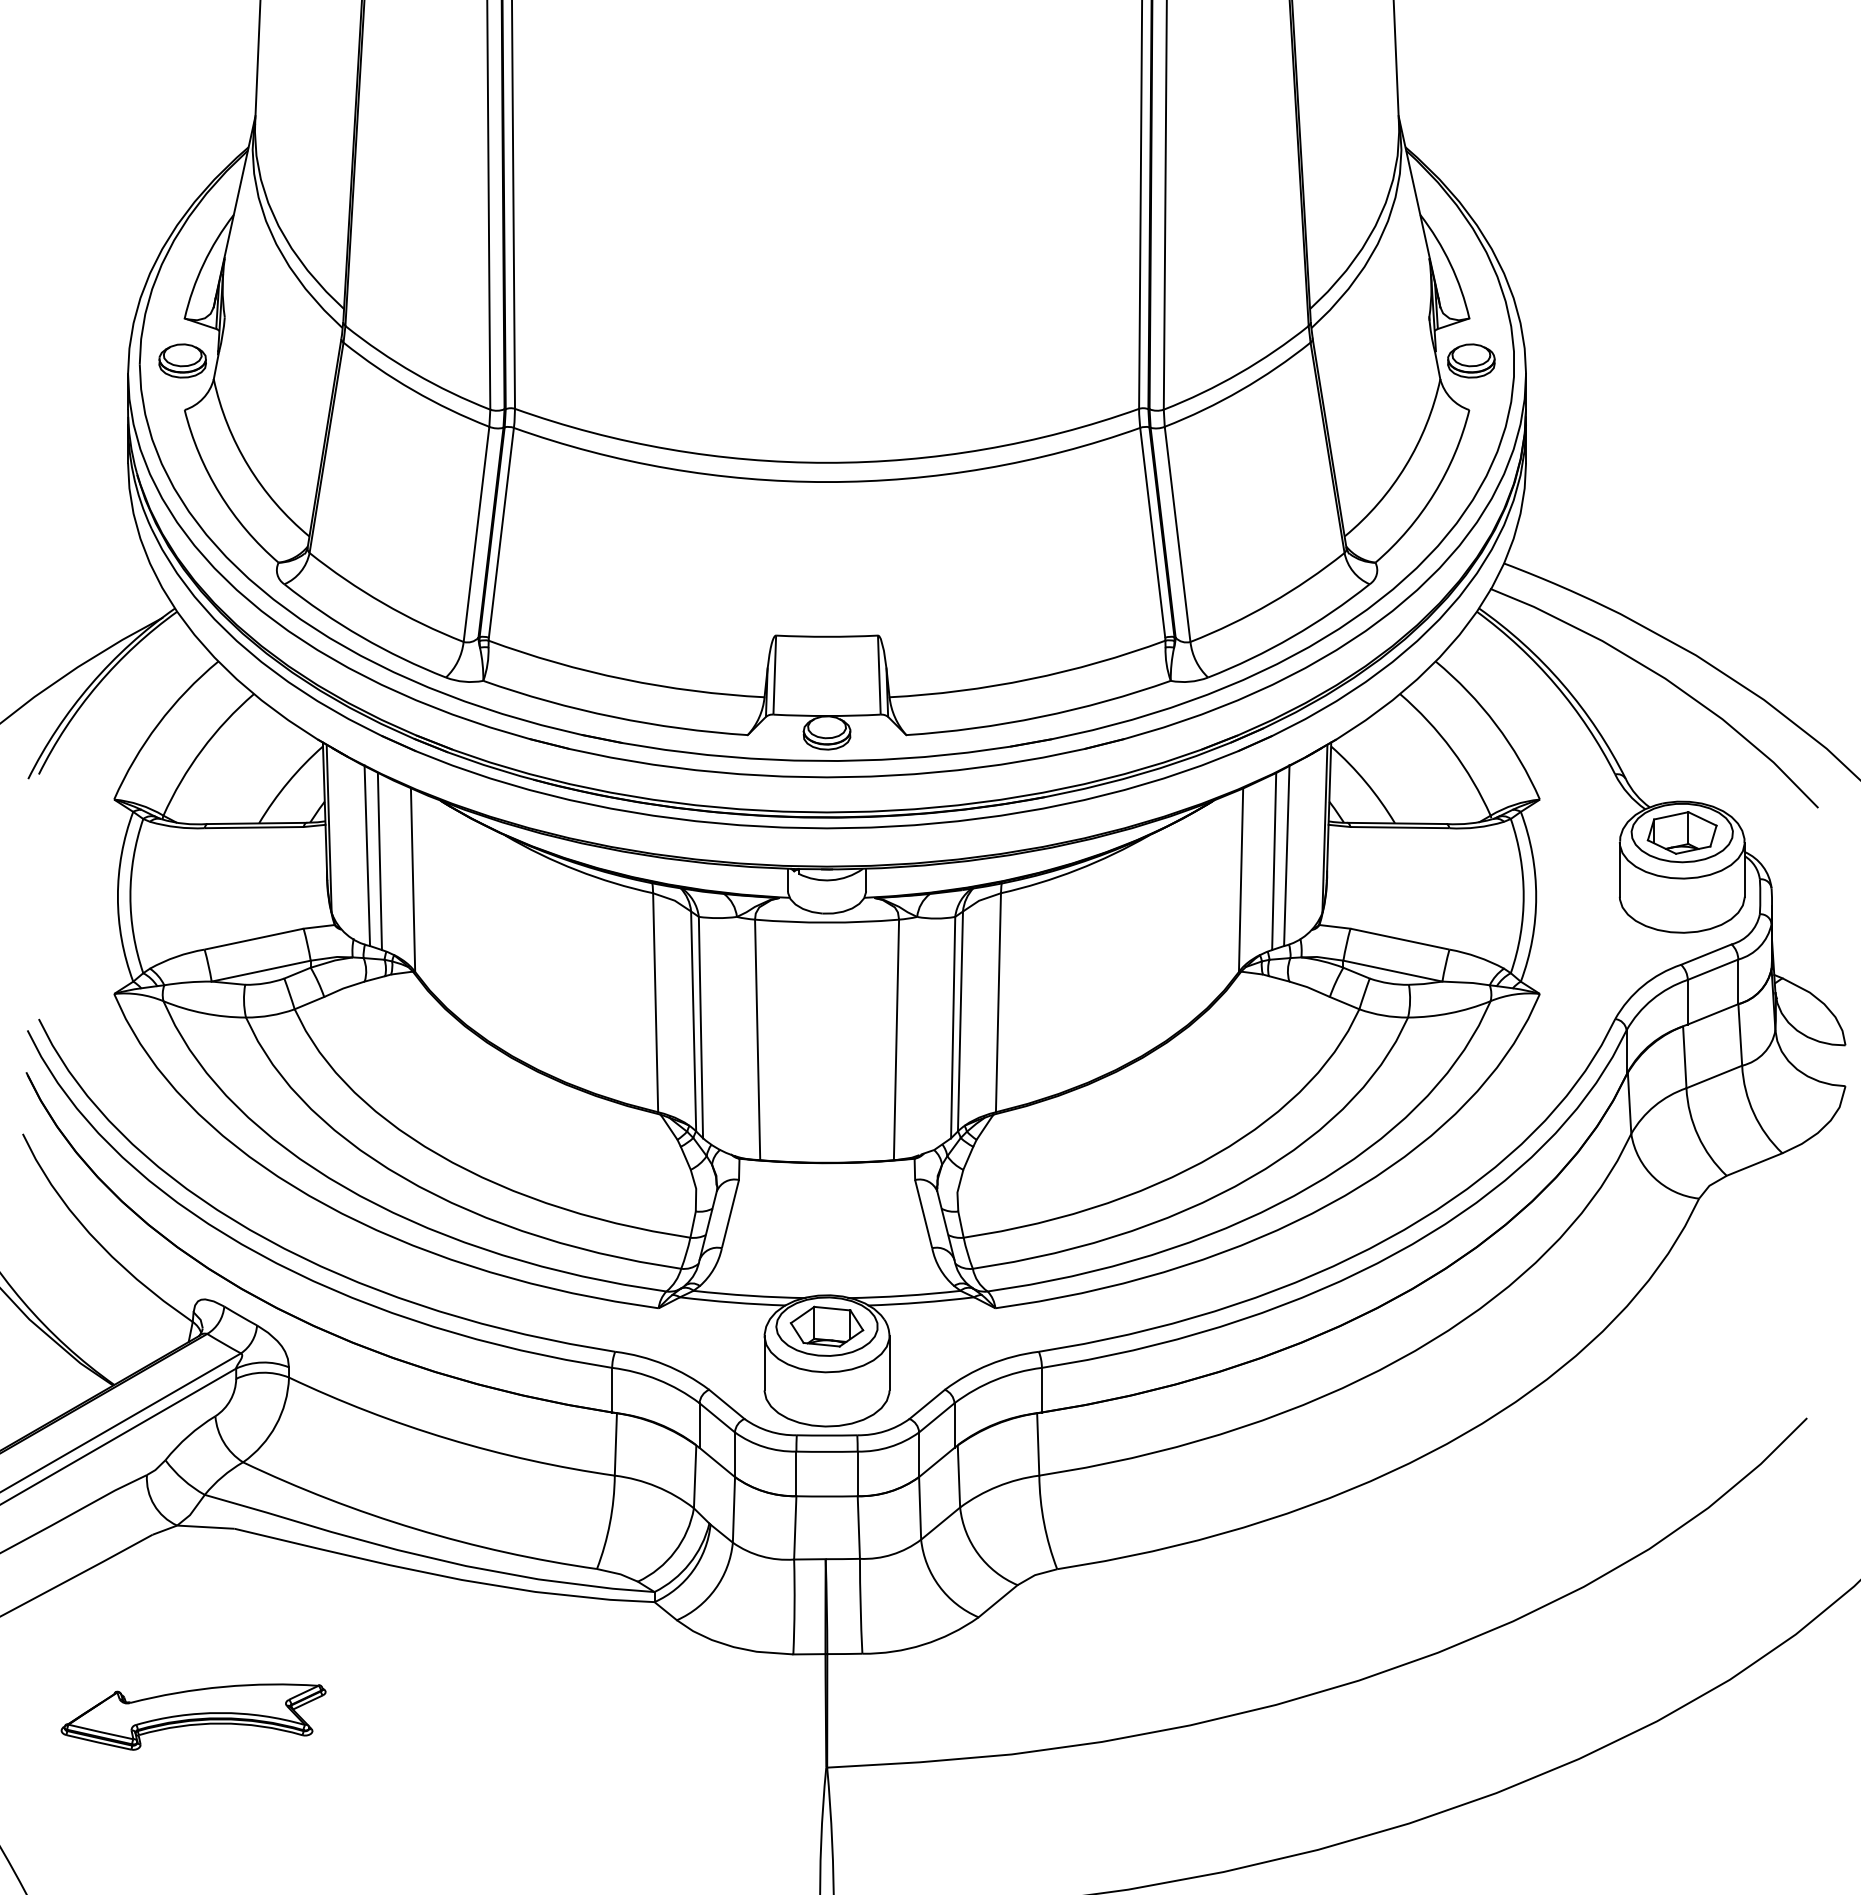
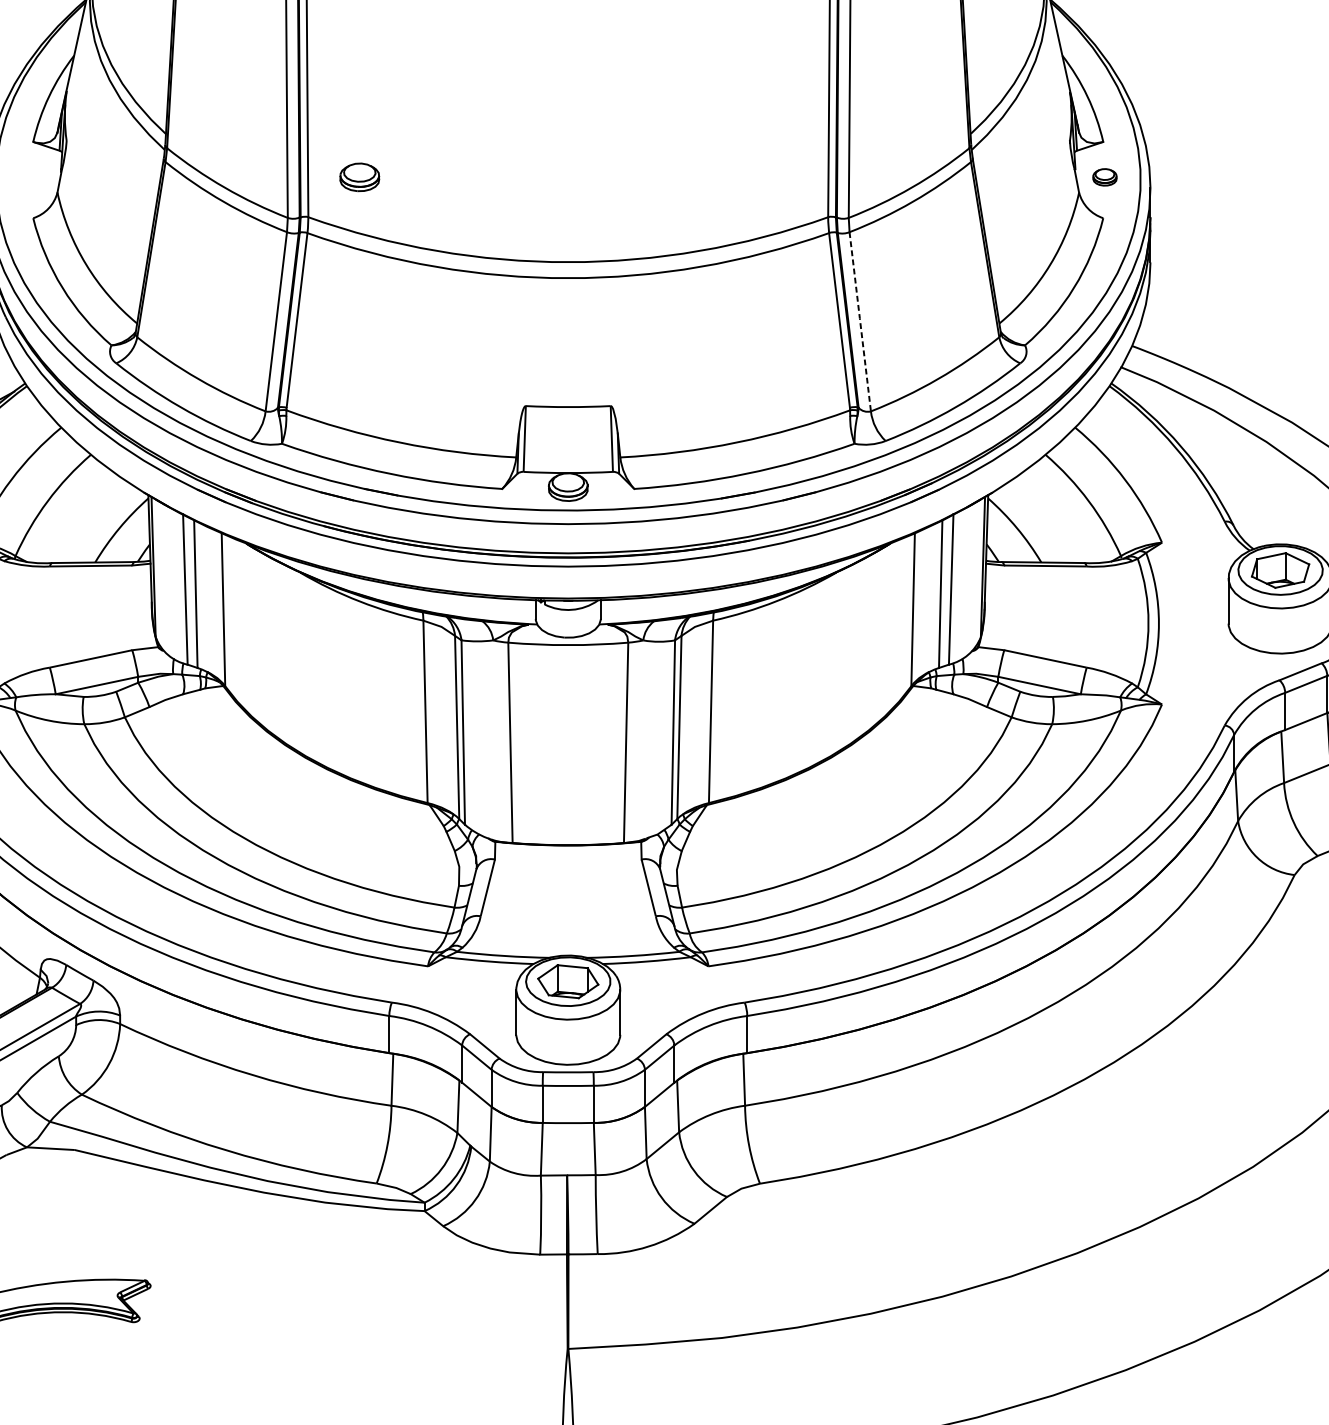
part: (182, 360) -> (359, 176), moved
part: (1471, 360) -> (1105, 176), size x0.6
line: (1177, 533) -> (860, 321), solid -> dashed

